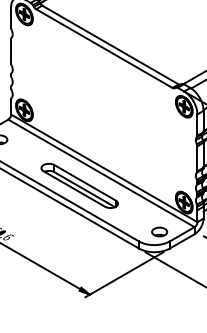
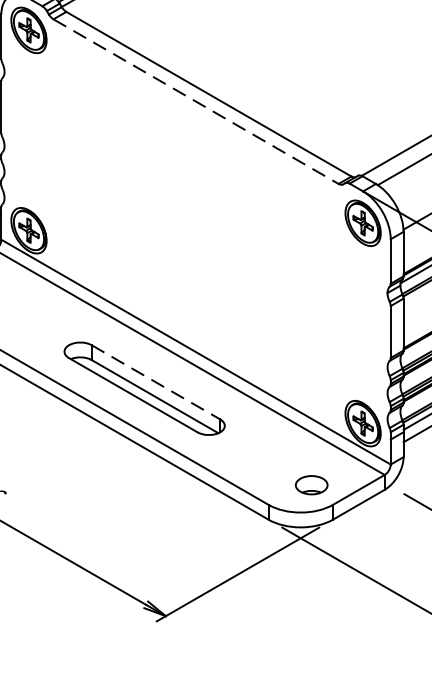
line: (104, 48) -> (196, 101), solid -> dashed
line: (85, 183) -> (156, 383), solid -> dashed

